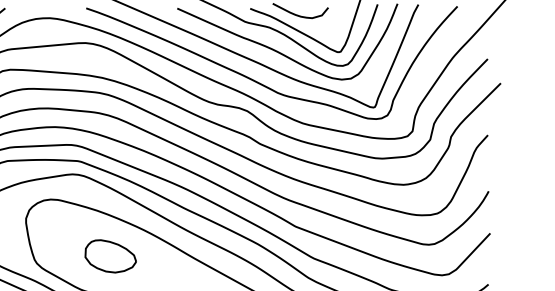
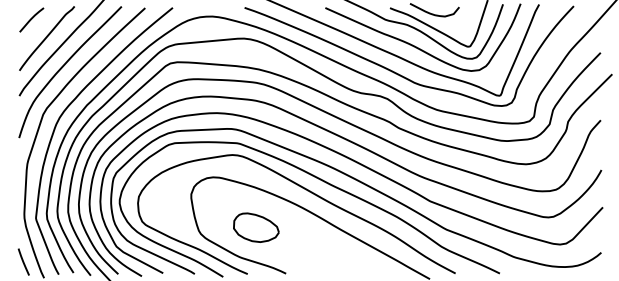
part: (110, 256) -> (256, 227), moved

